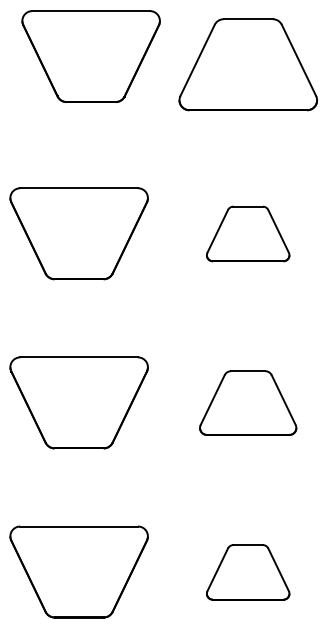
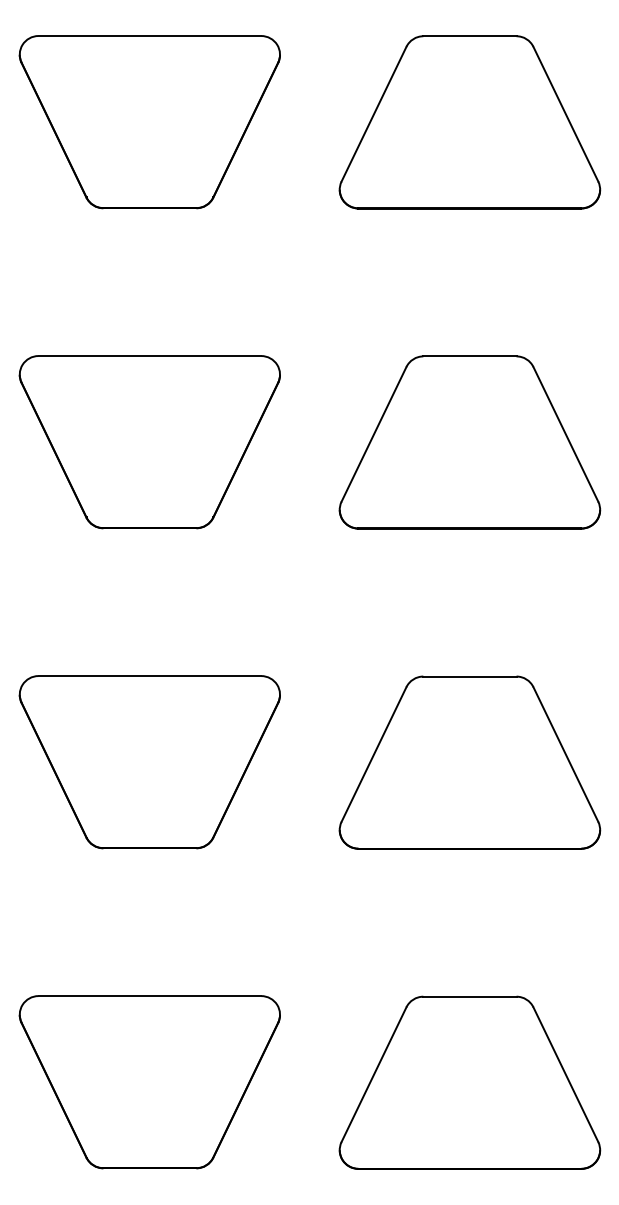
part: (90, 56) -> (148, 121), moved
part: (247, 233) -> (468, 441), size x1.67
part: (247, 402) -> (468, 761), size x1.43
part: (247, 572) -> (468, 1083), size x1.67

